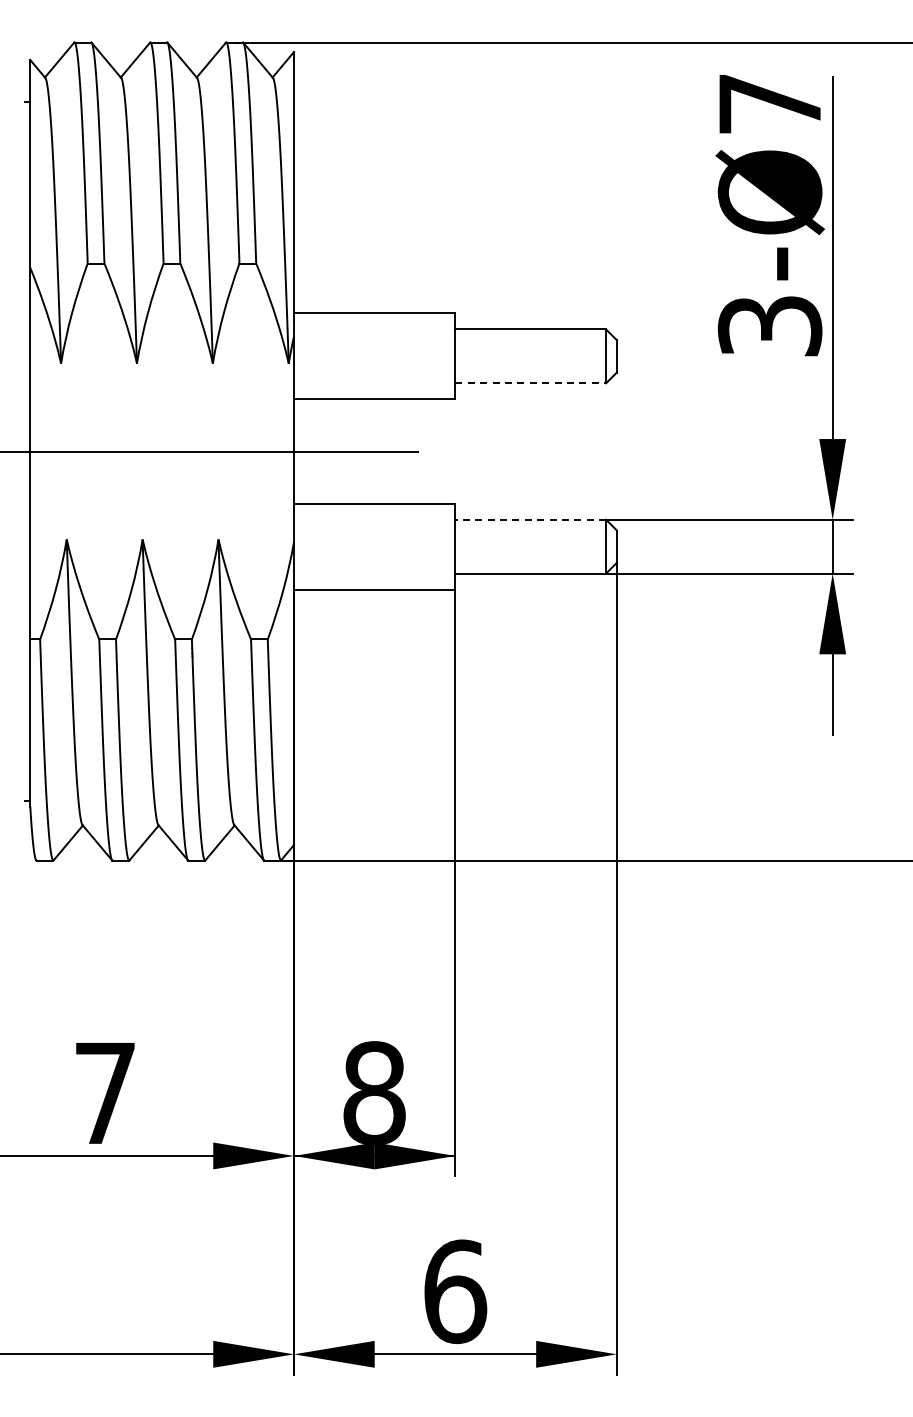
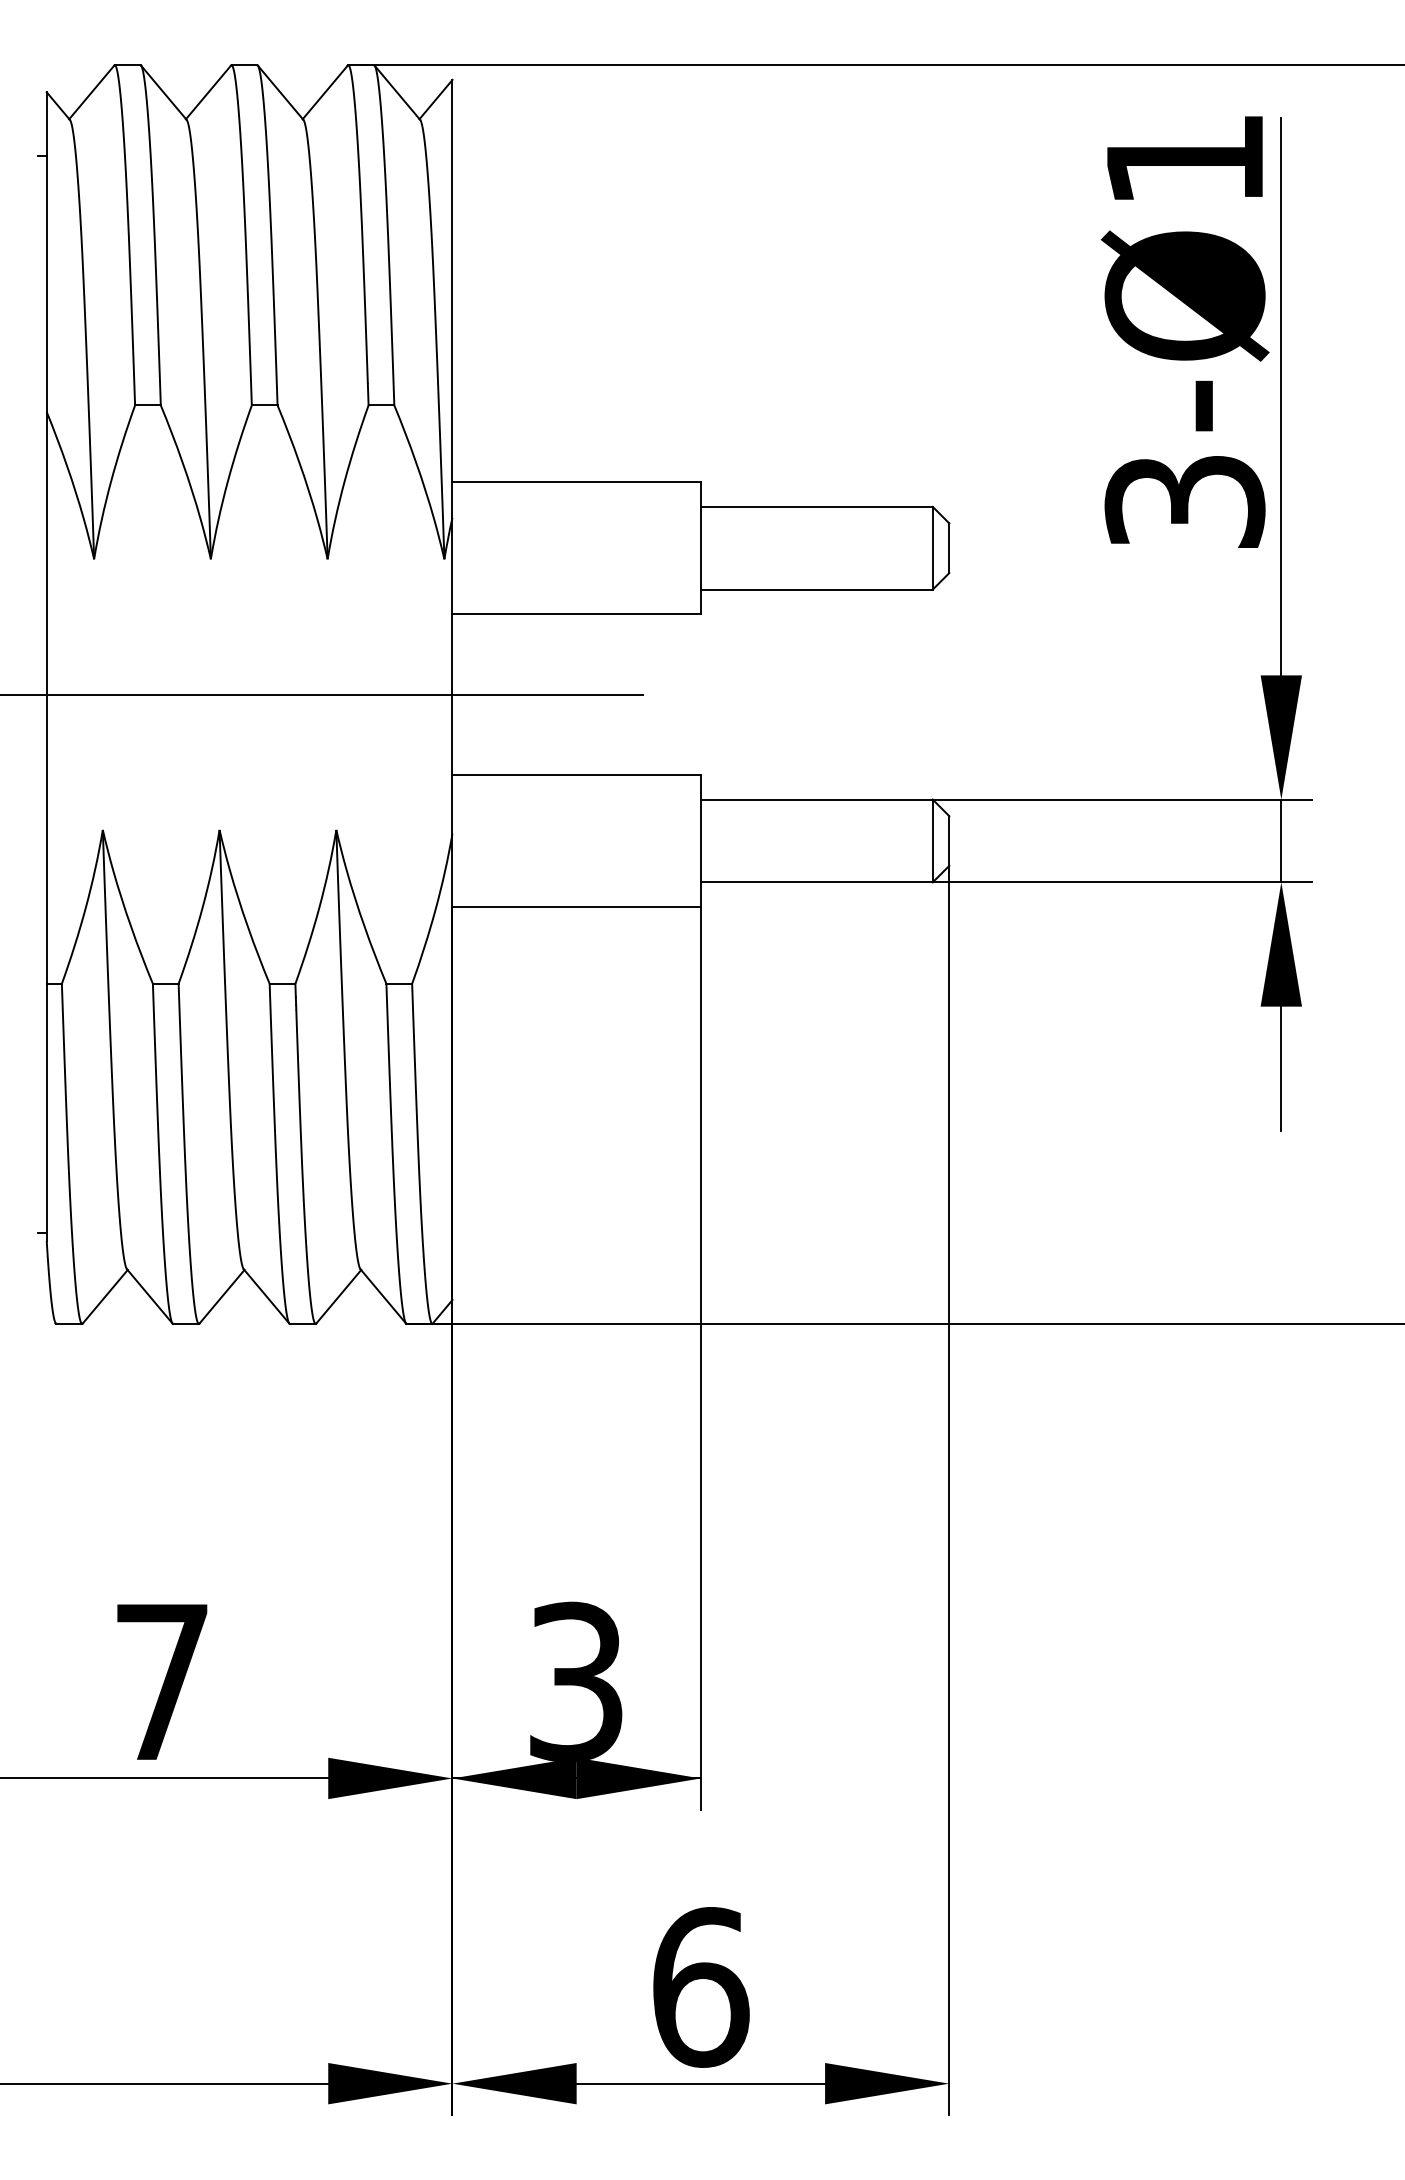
text: (769, 104) -> (1184, 160), 3-Ø7 -> 3-Ø1
line: (531, 383) -> (817, 589), dashed -> solid
line: (530, 519) -> (816, 799), dashed -> solid
text: (374, 1092) -> (576, 1680), 8 -> 3

